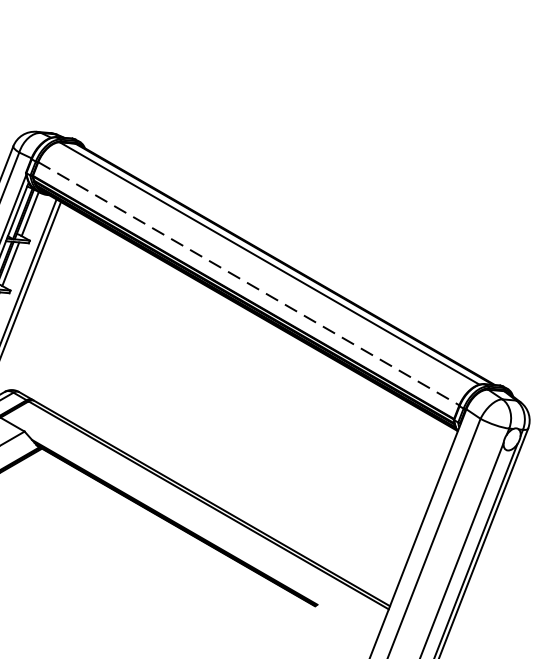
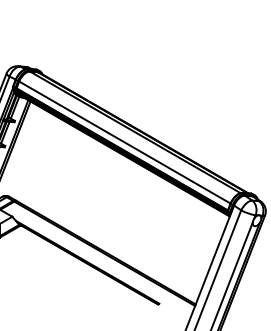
line: (250, 283) -> (125, 142), dashed -> solid

